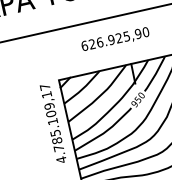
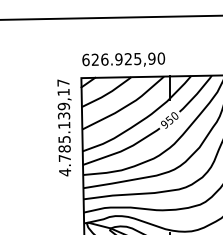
text: (115, 39) -> (123, 59), moved
text: (51, 113) -> (64, 115), 4.785.109,17 -> 4.785.139,17

